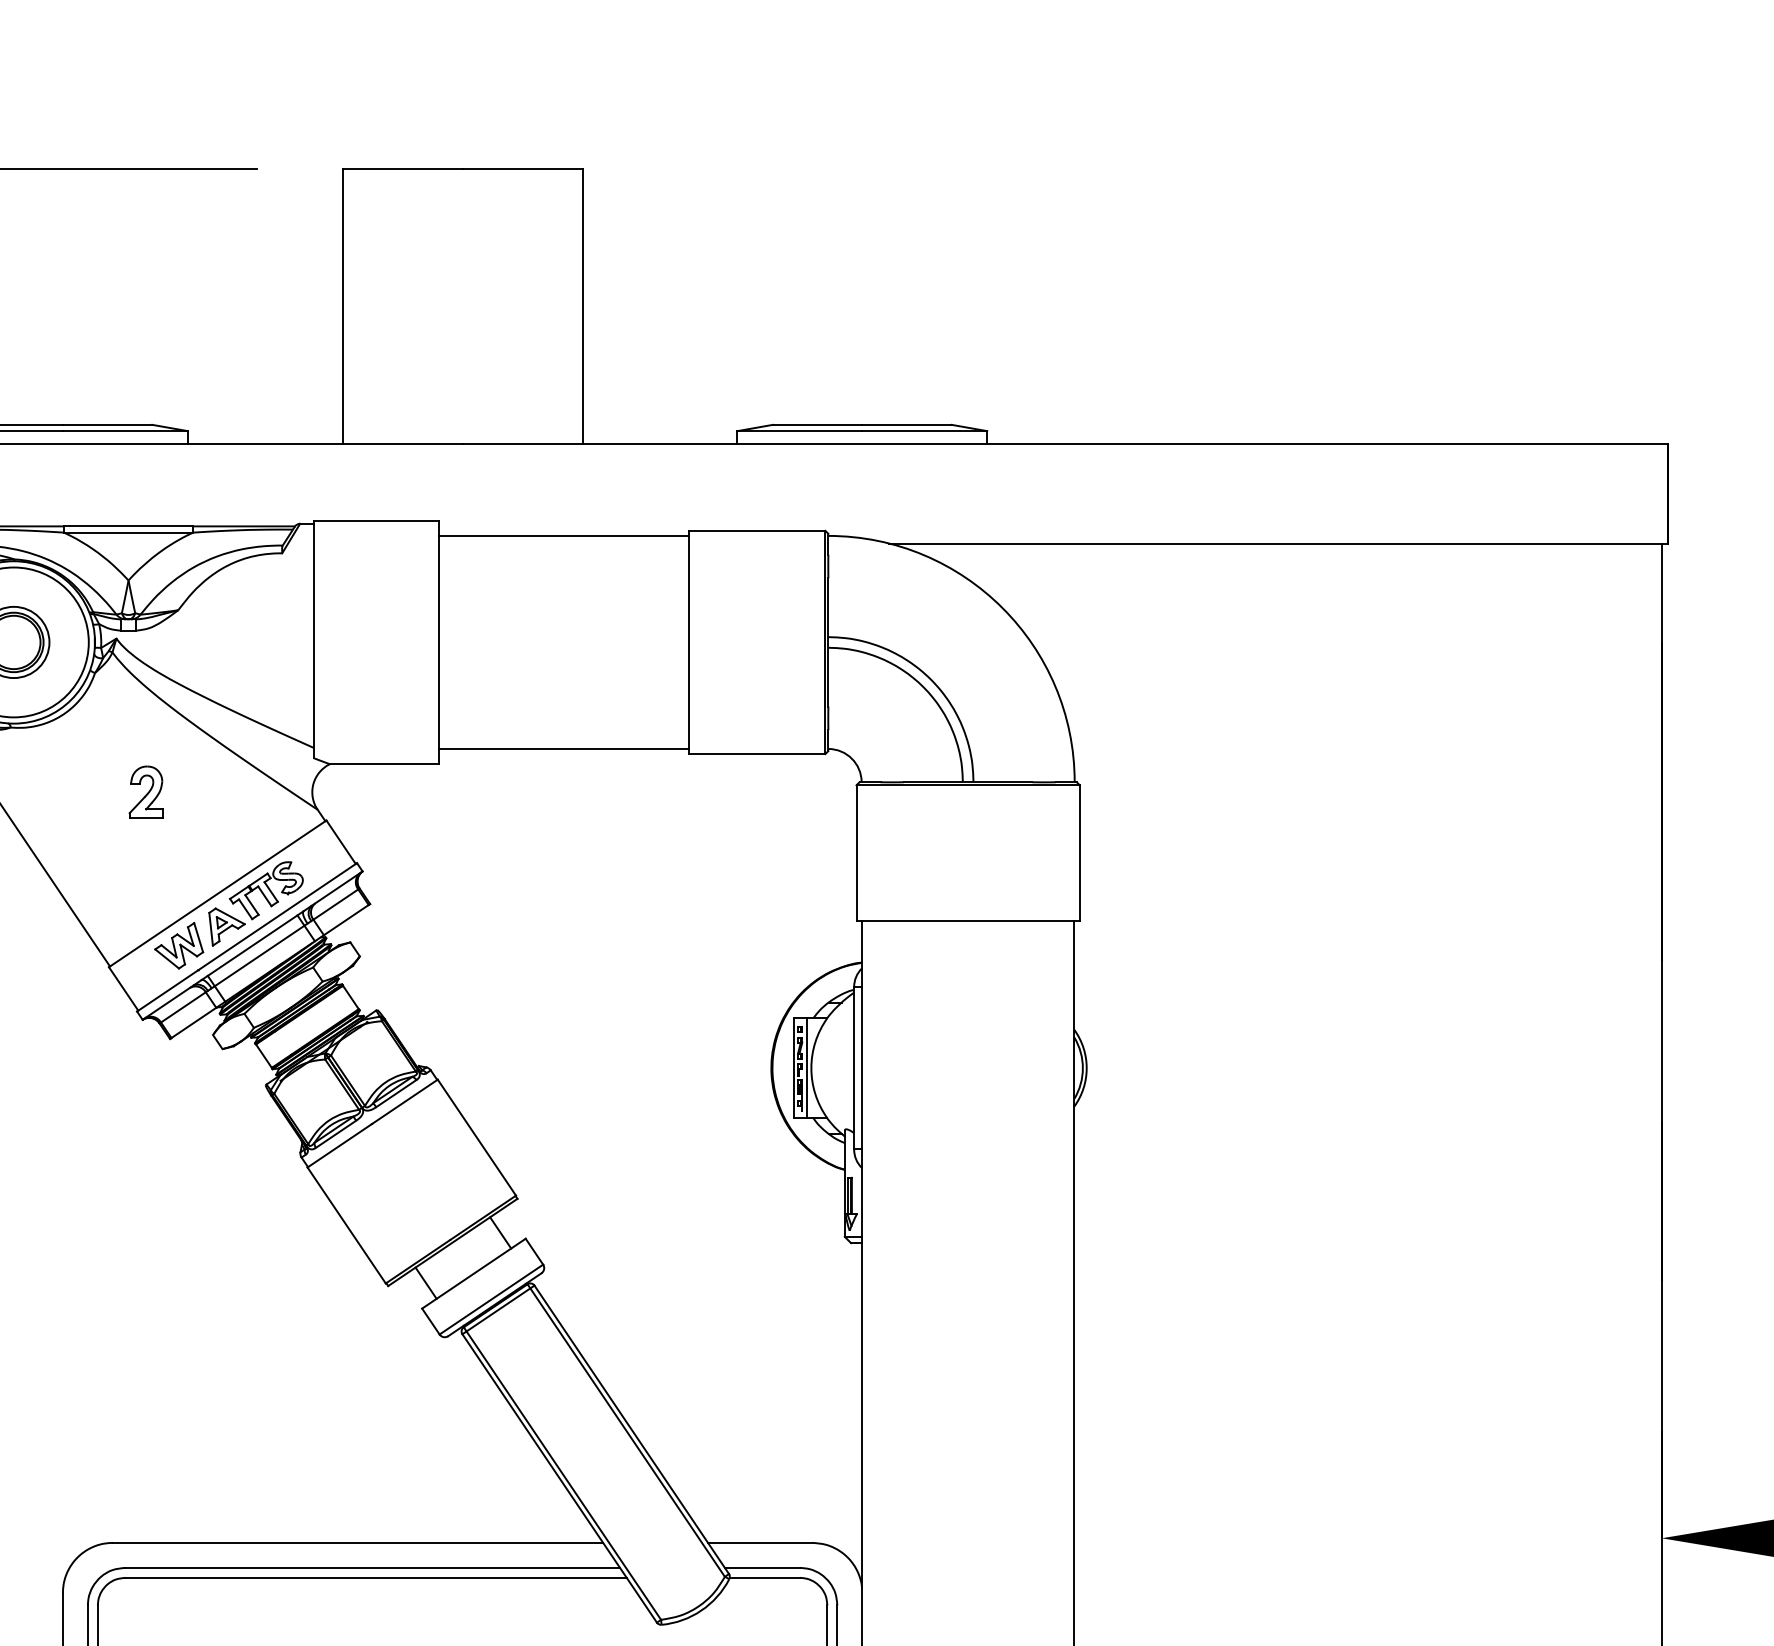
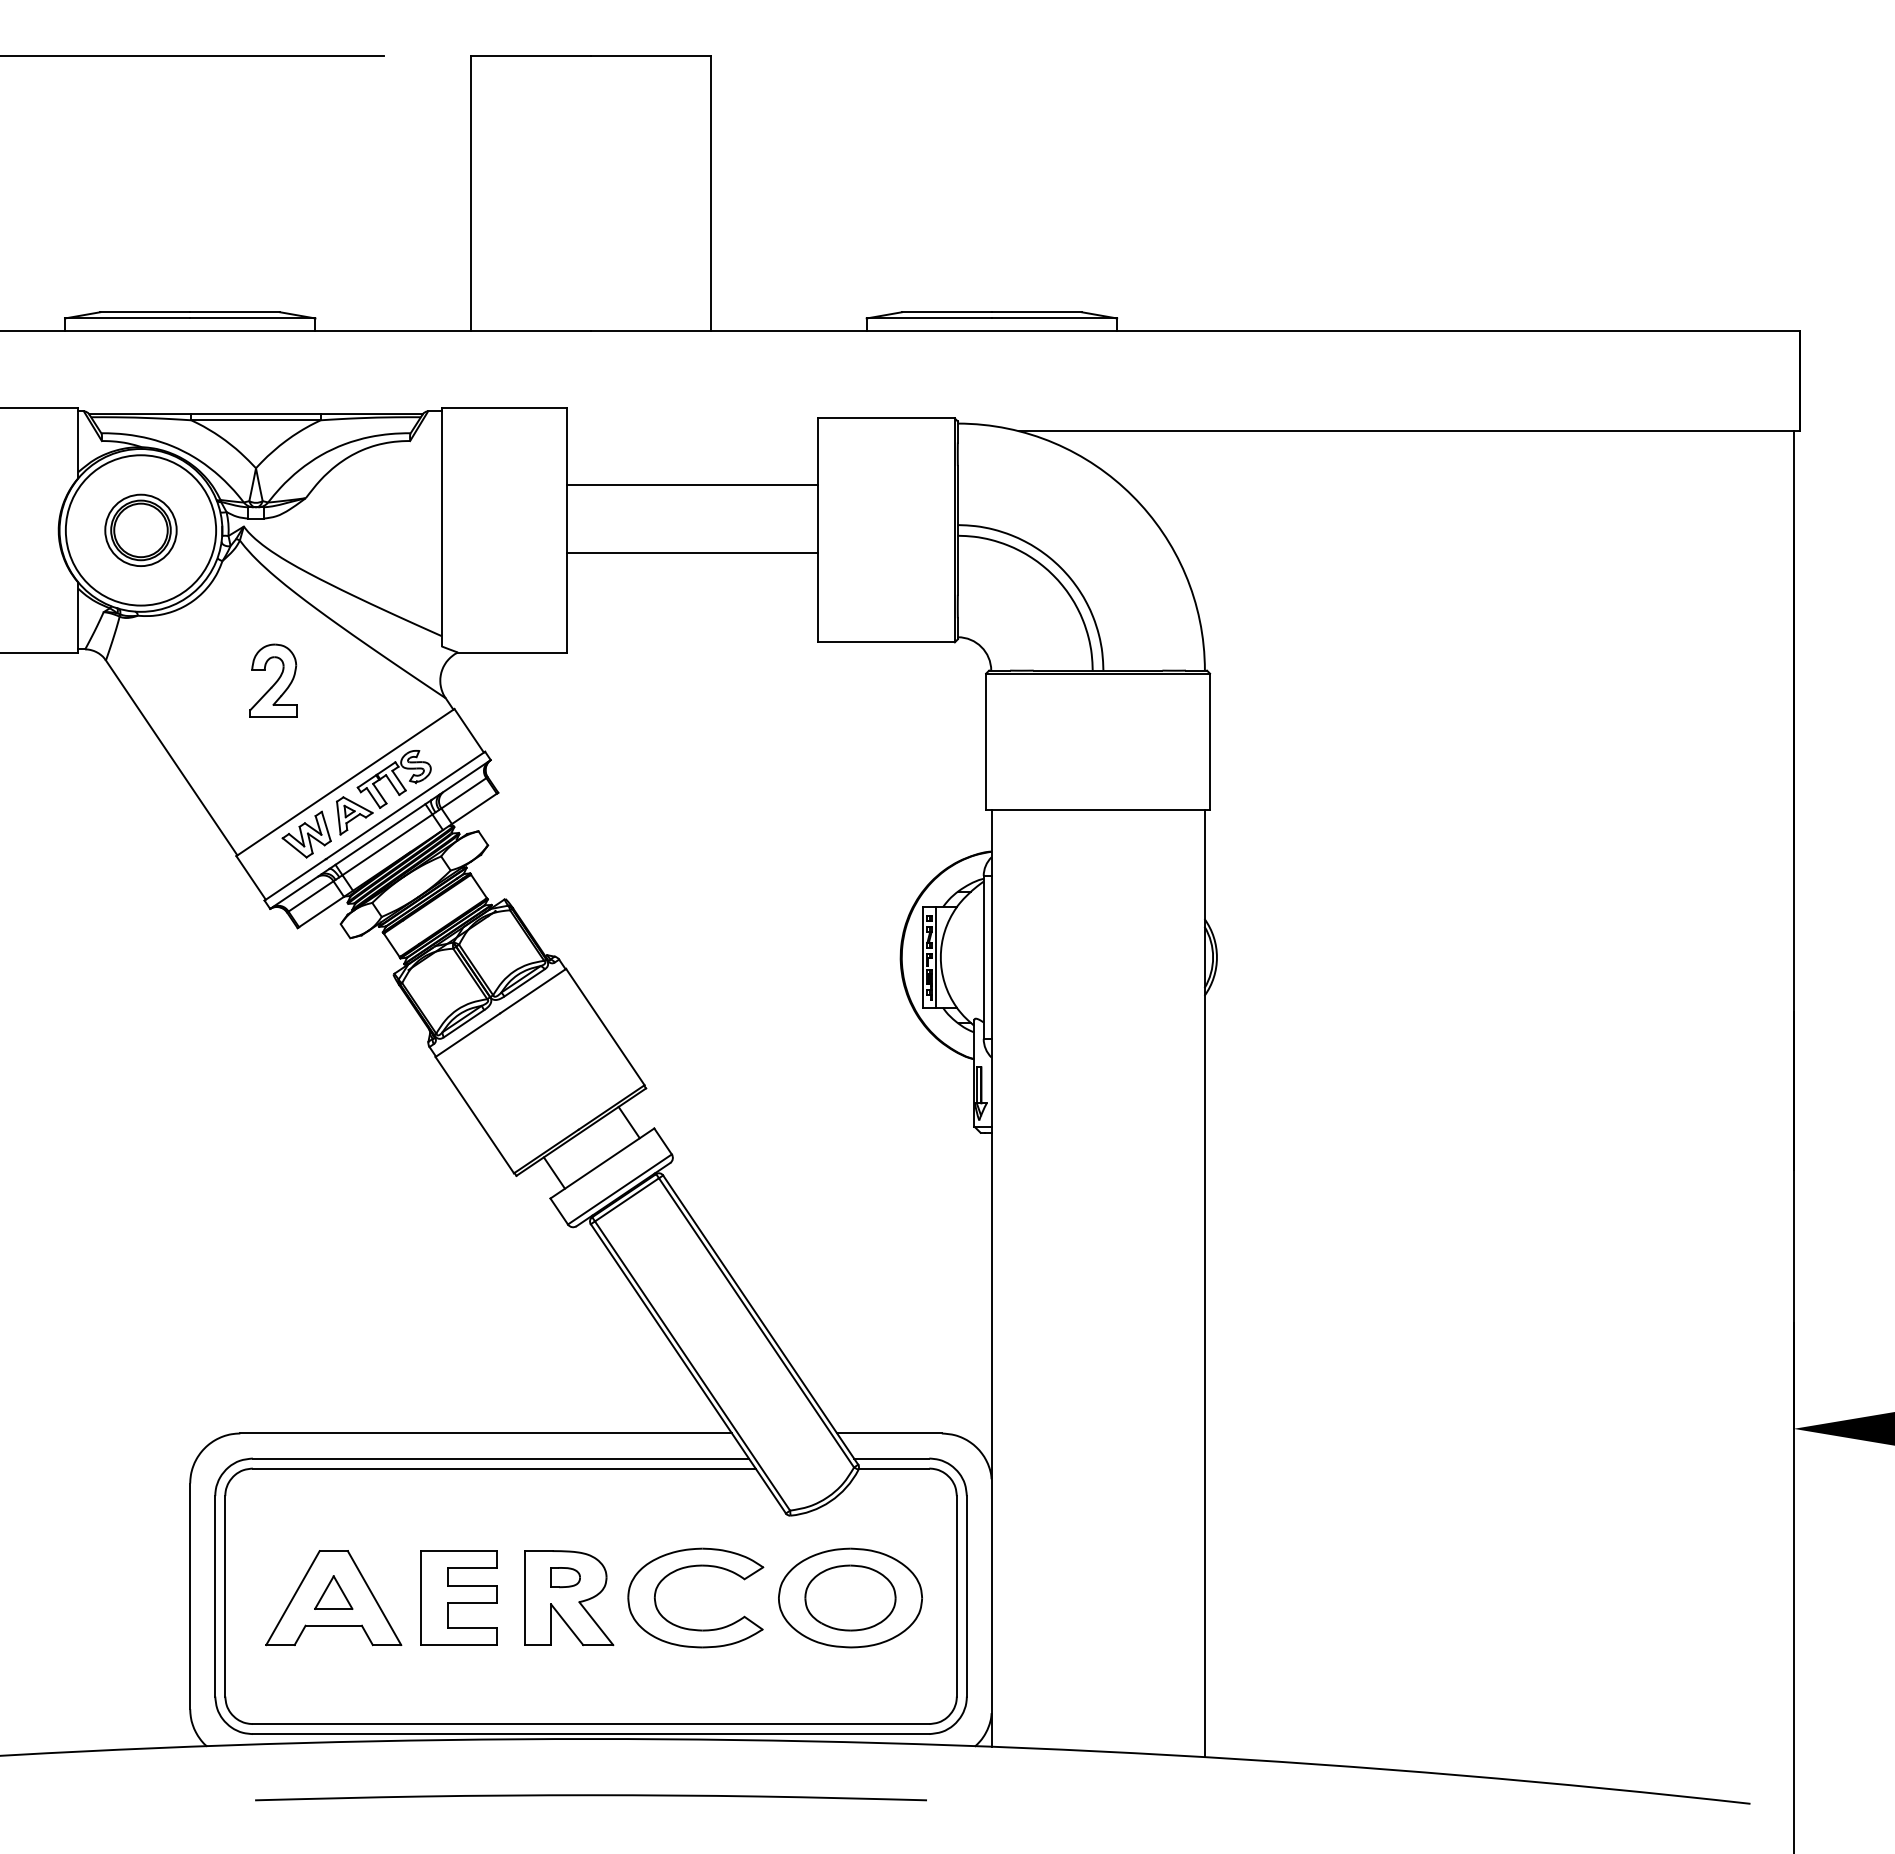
line: (563, 535) -> (692, 484), moved
line: (563, 748) -> (692, 552), moved
part: (145, 792) -> (273, 680), size x1.4

